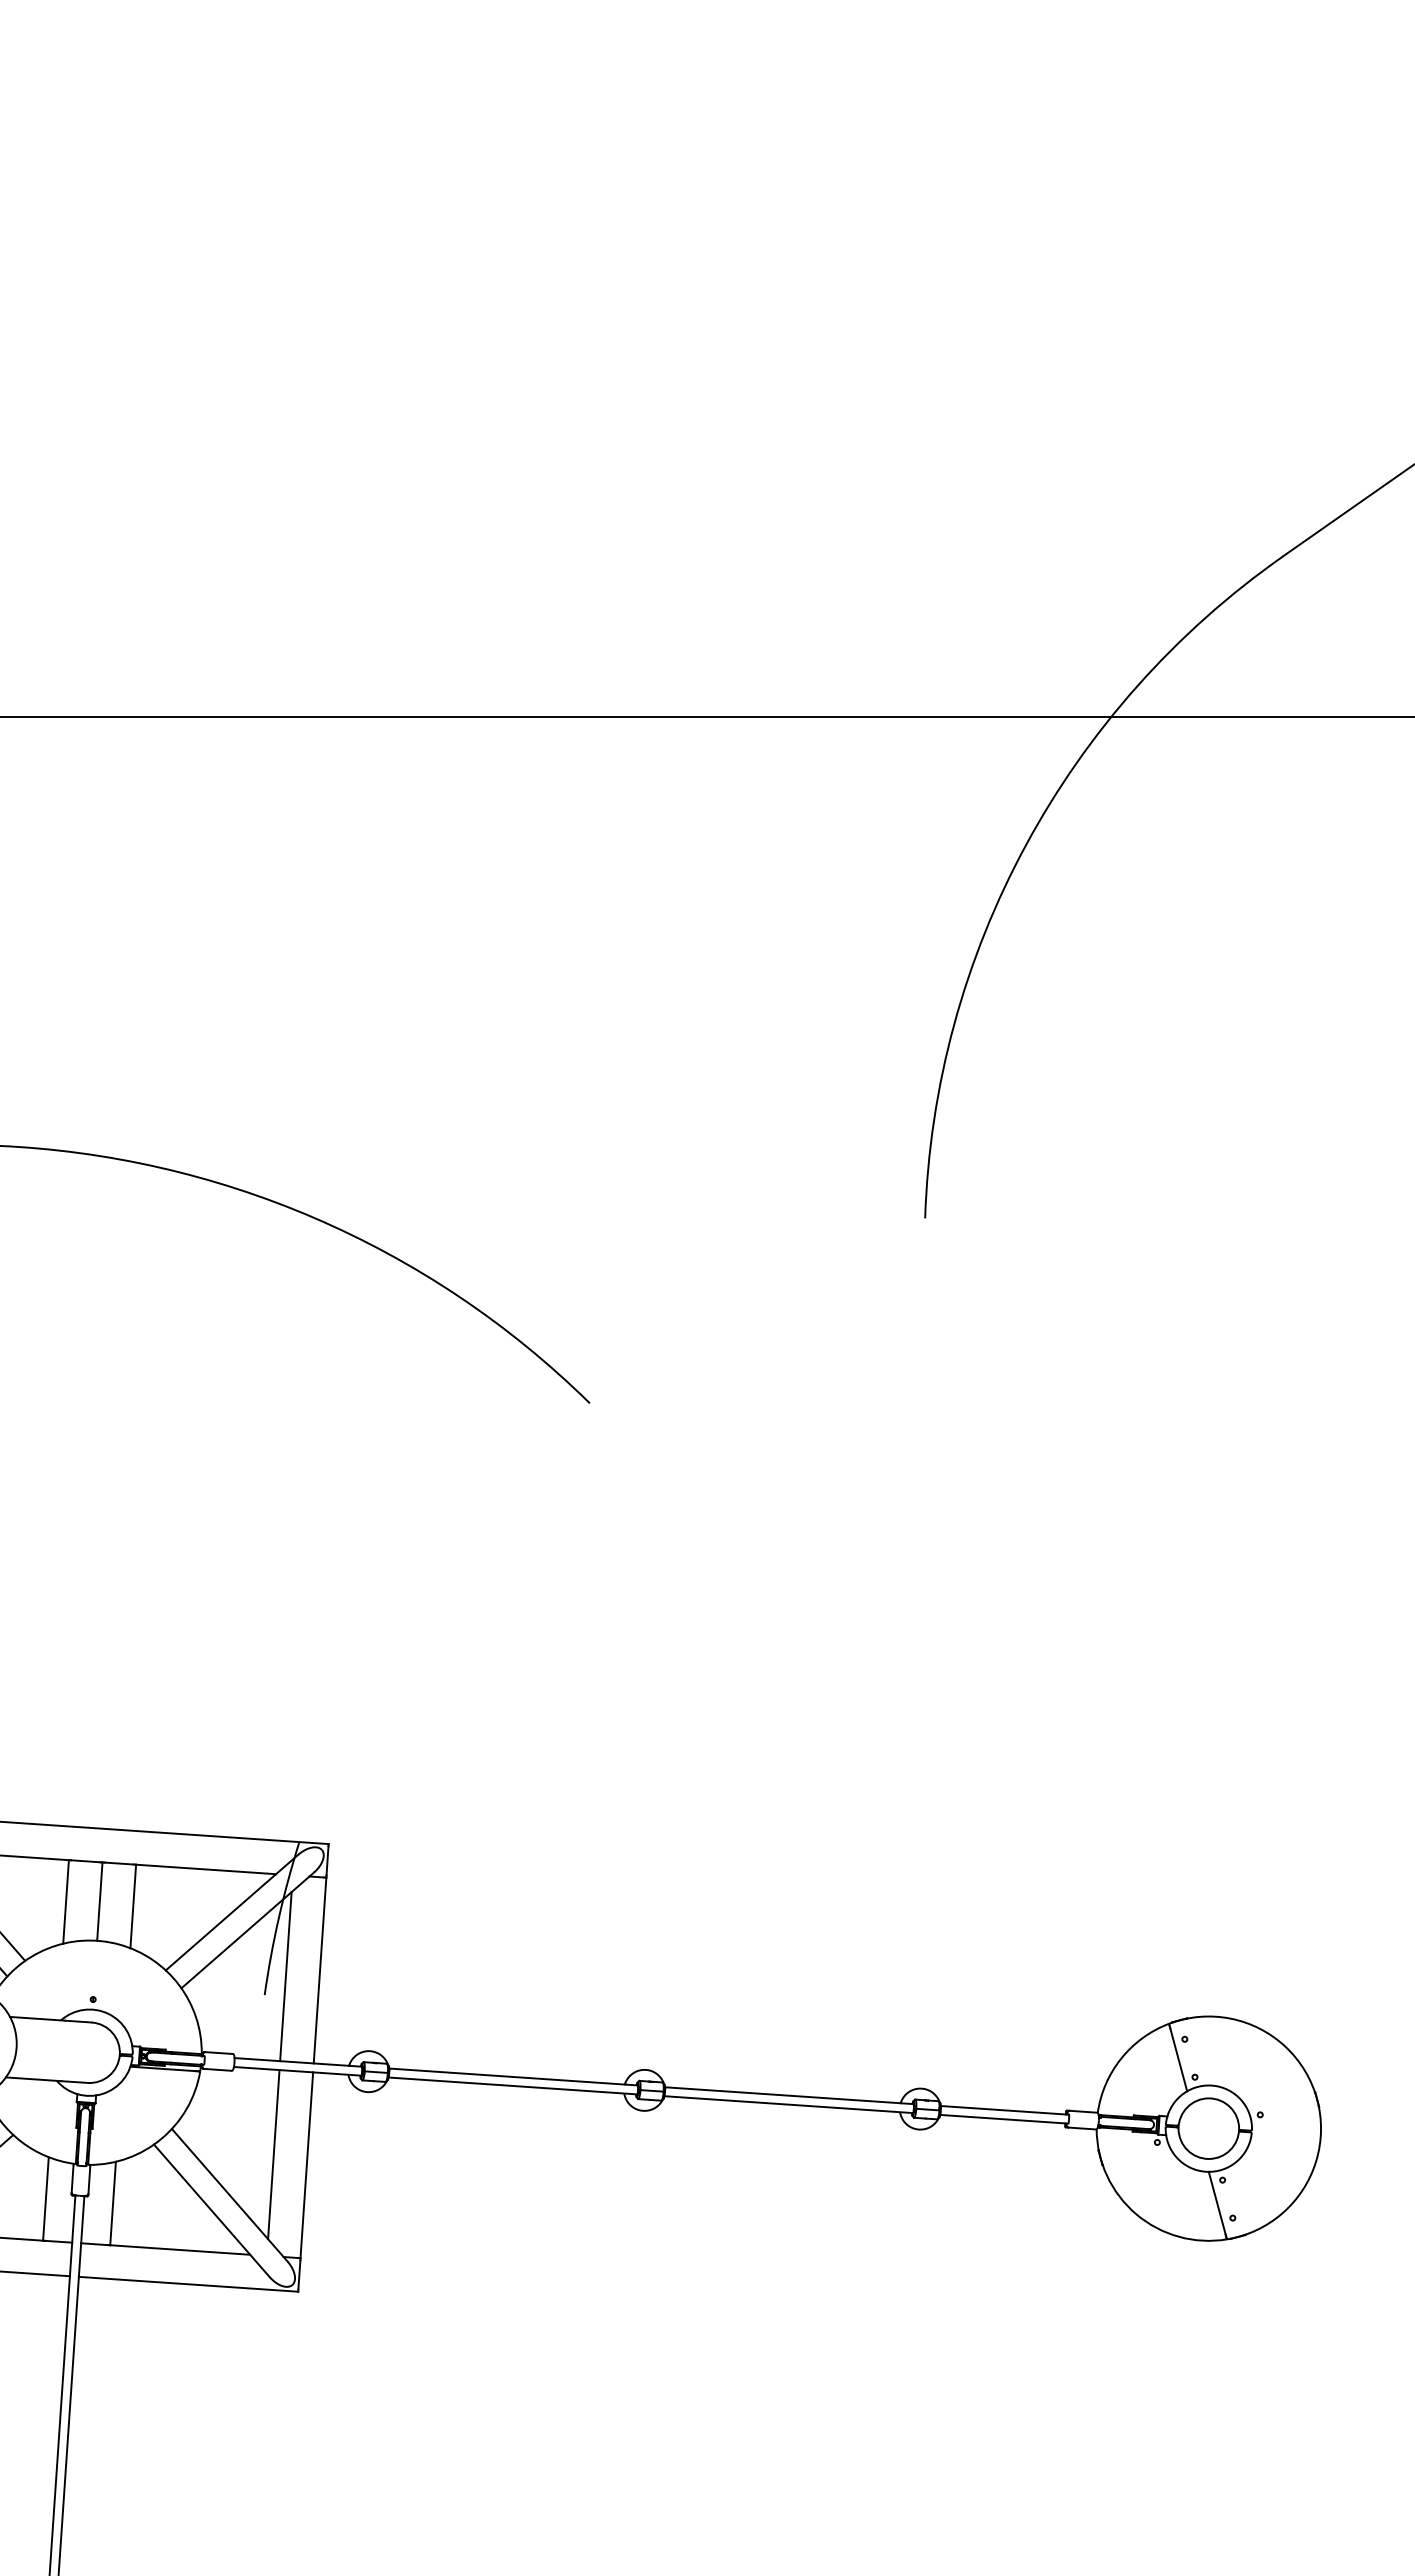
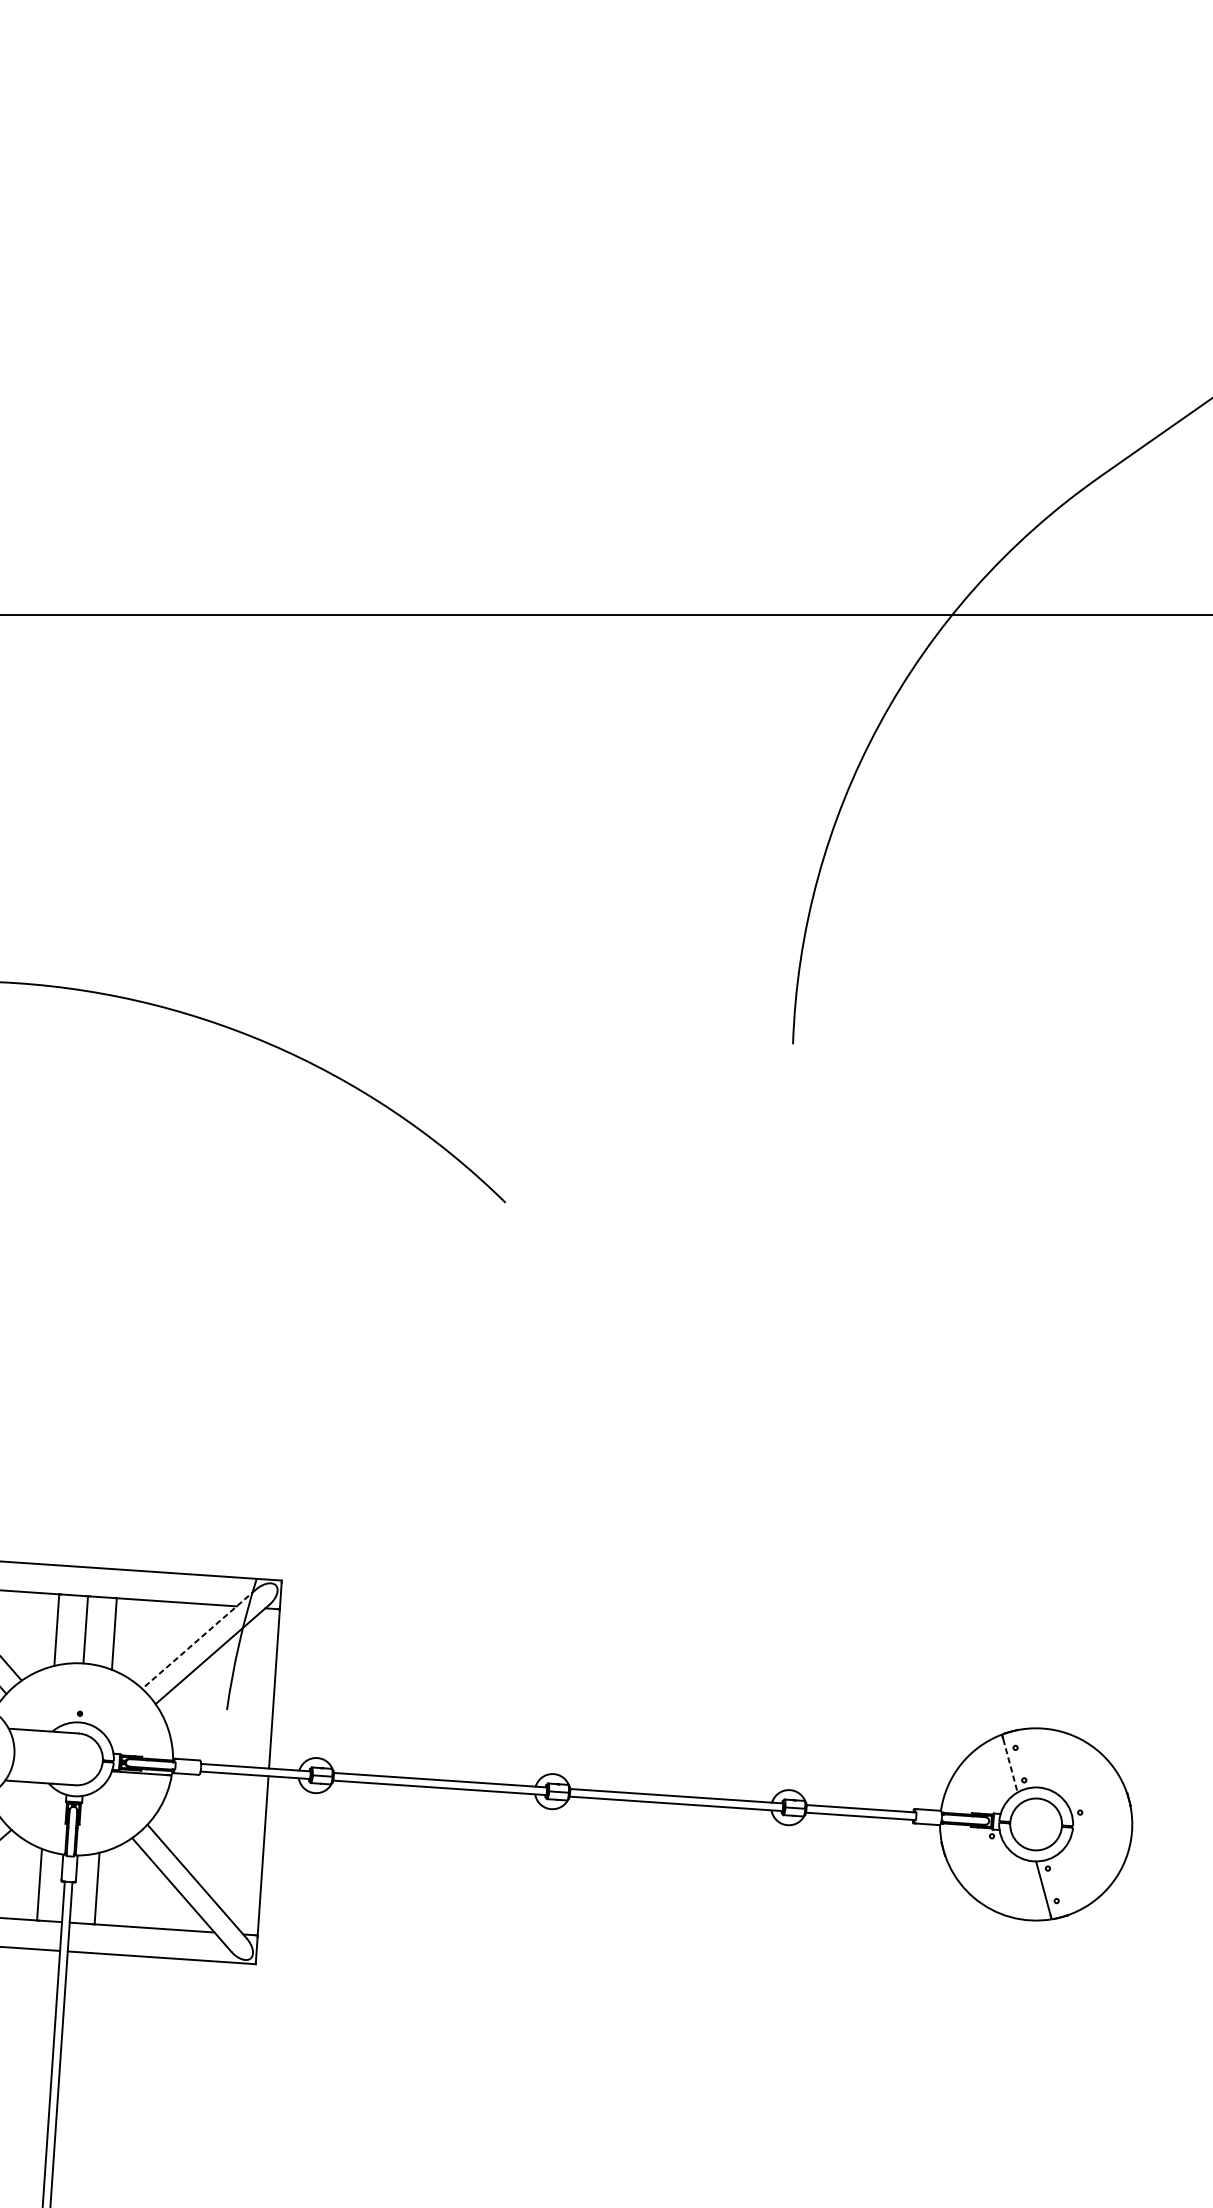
line: (231, 1912) -> (198, 1639), solid -> dashed
line: (285, 1976) -> (244, 1694), removed
line: (1178, 2060) -> (1010, 1766), solid -> dashed
line: (273, 2154) -> (234, 1846), removed

